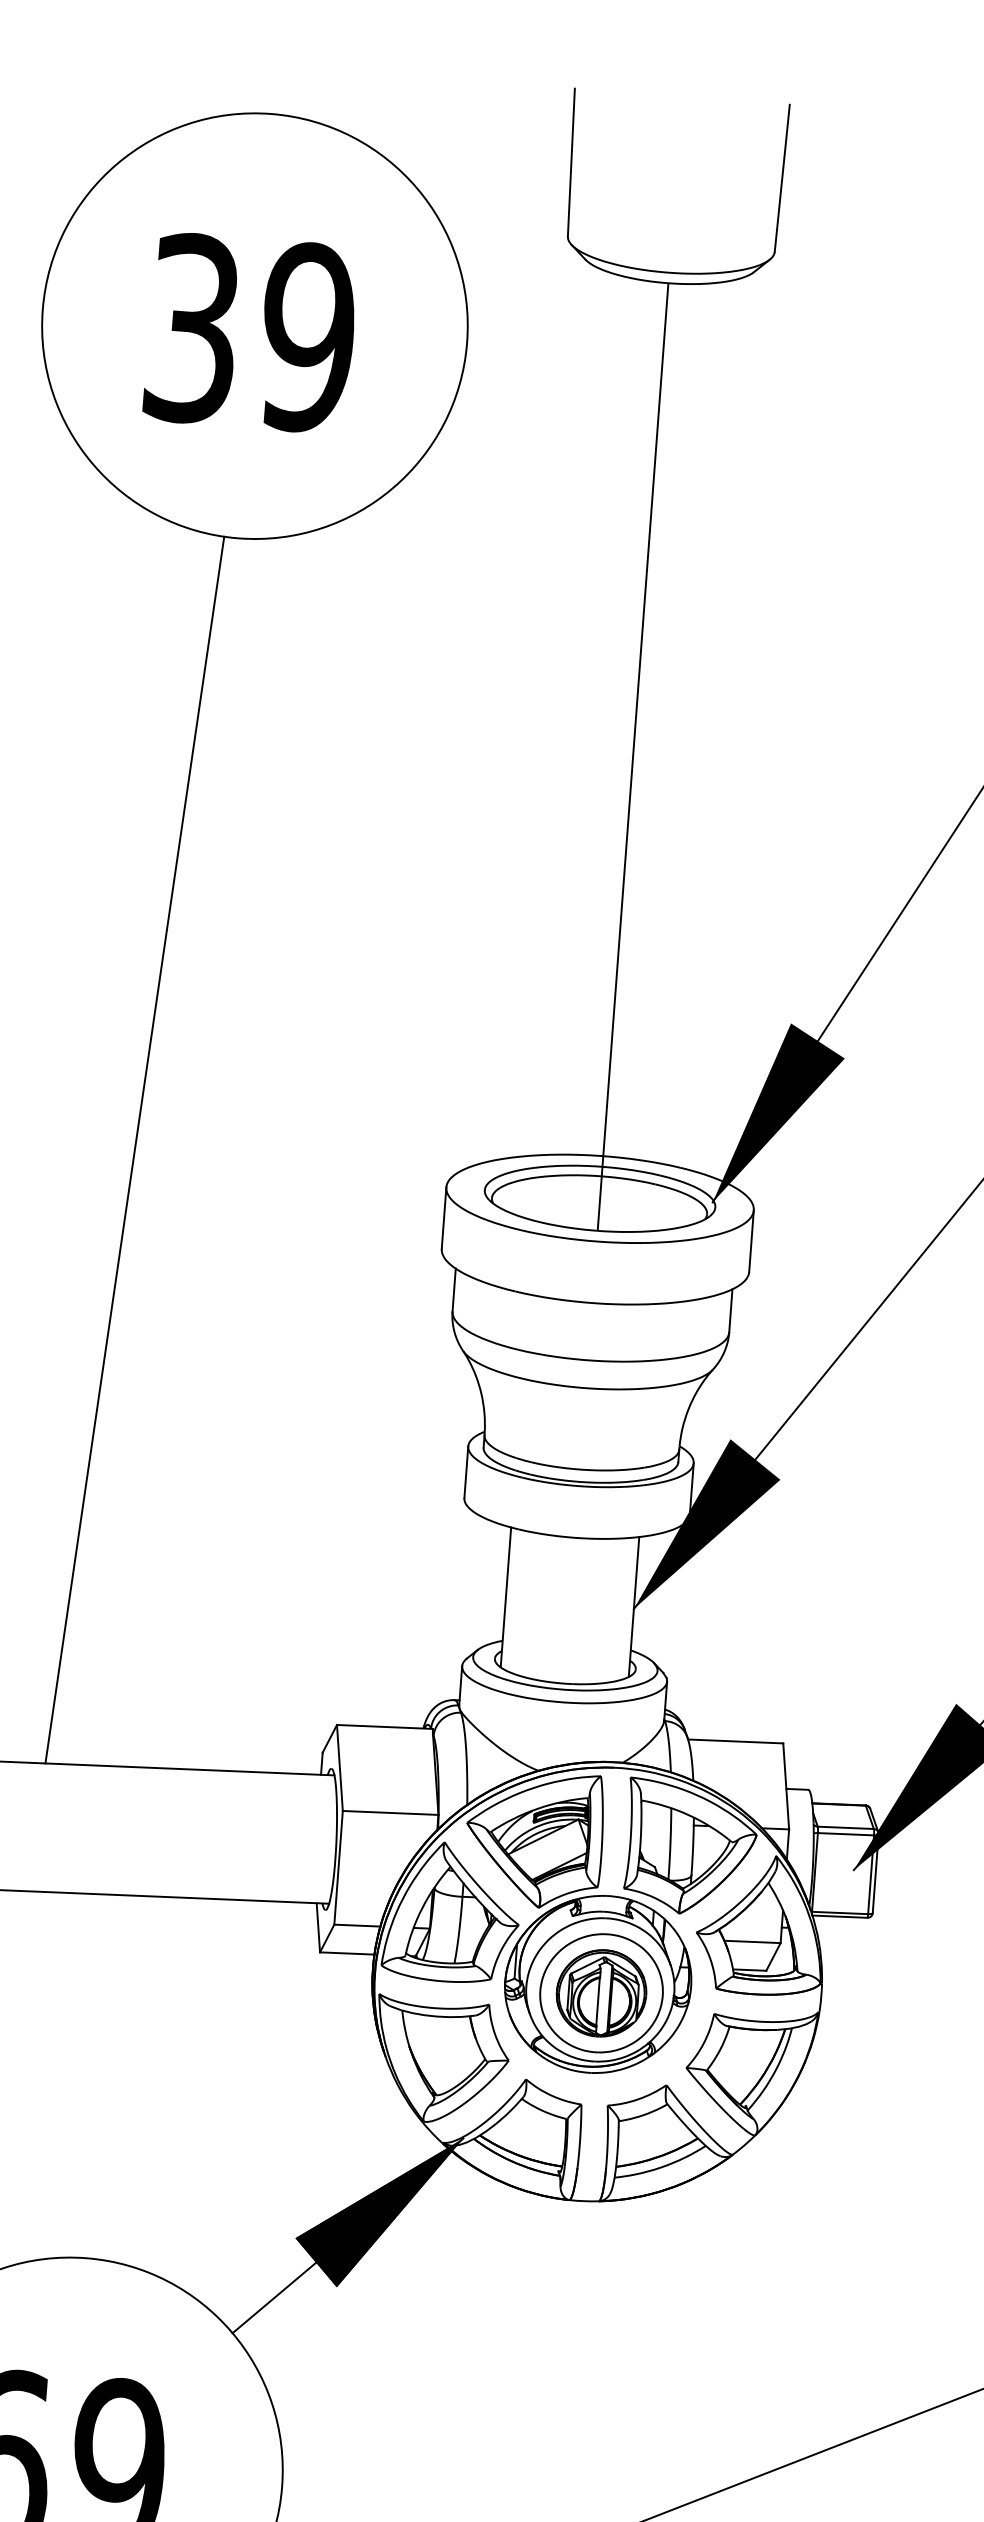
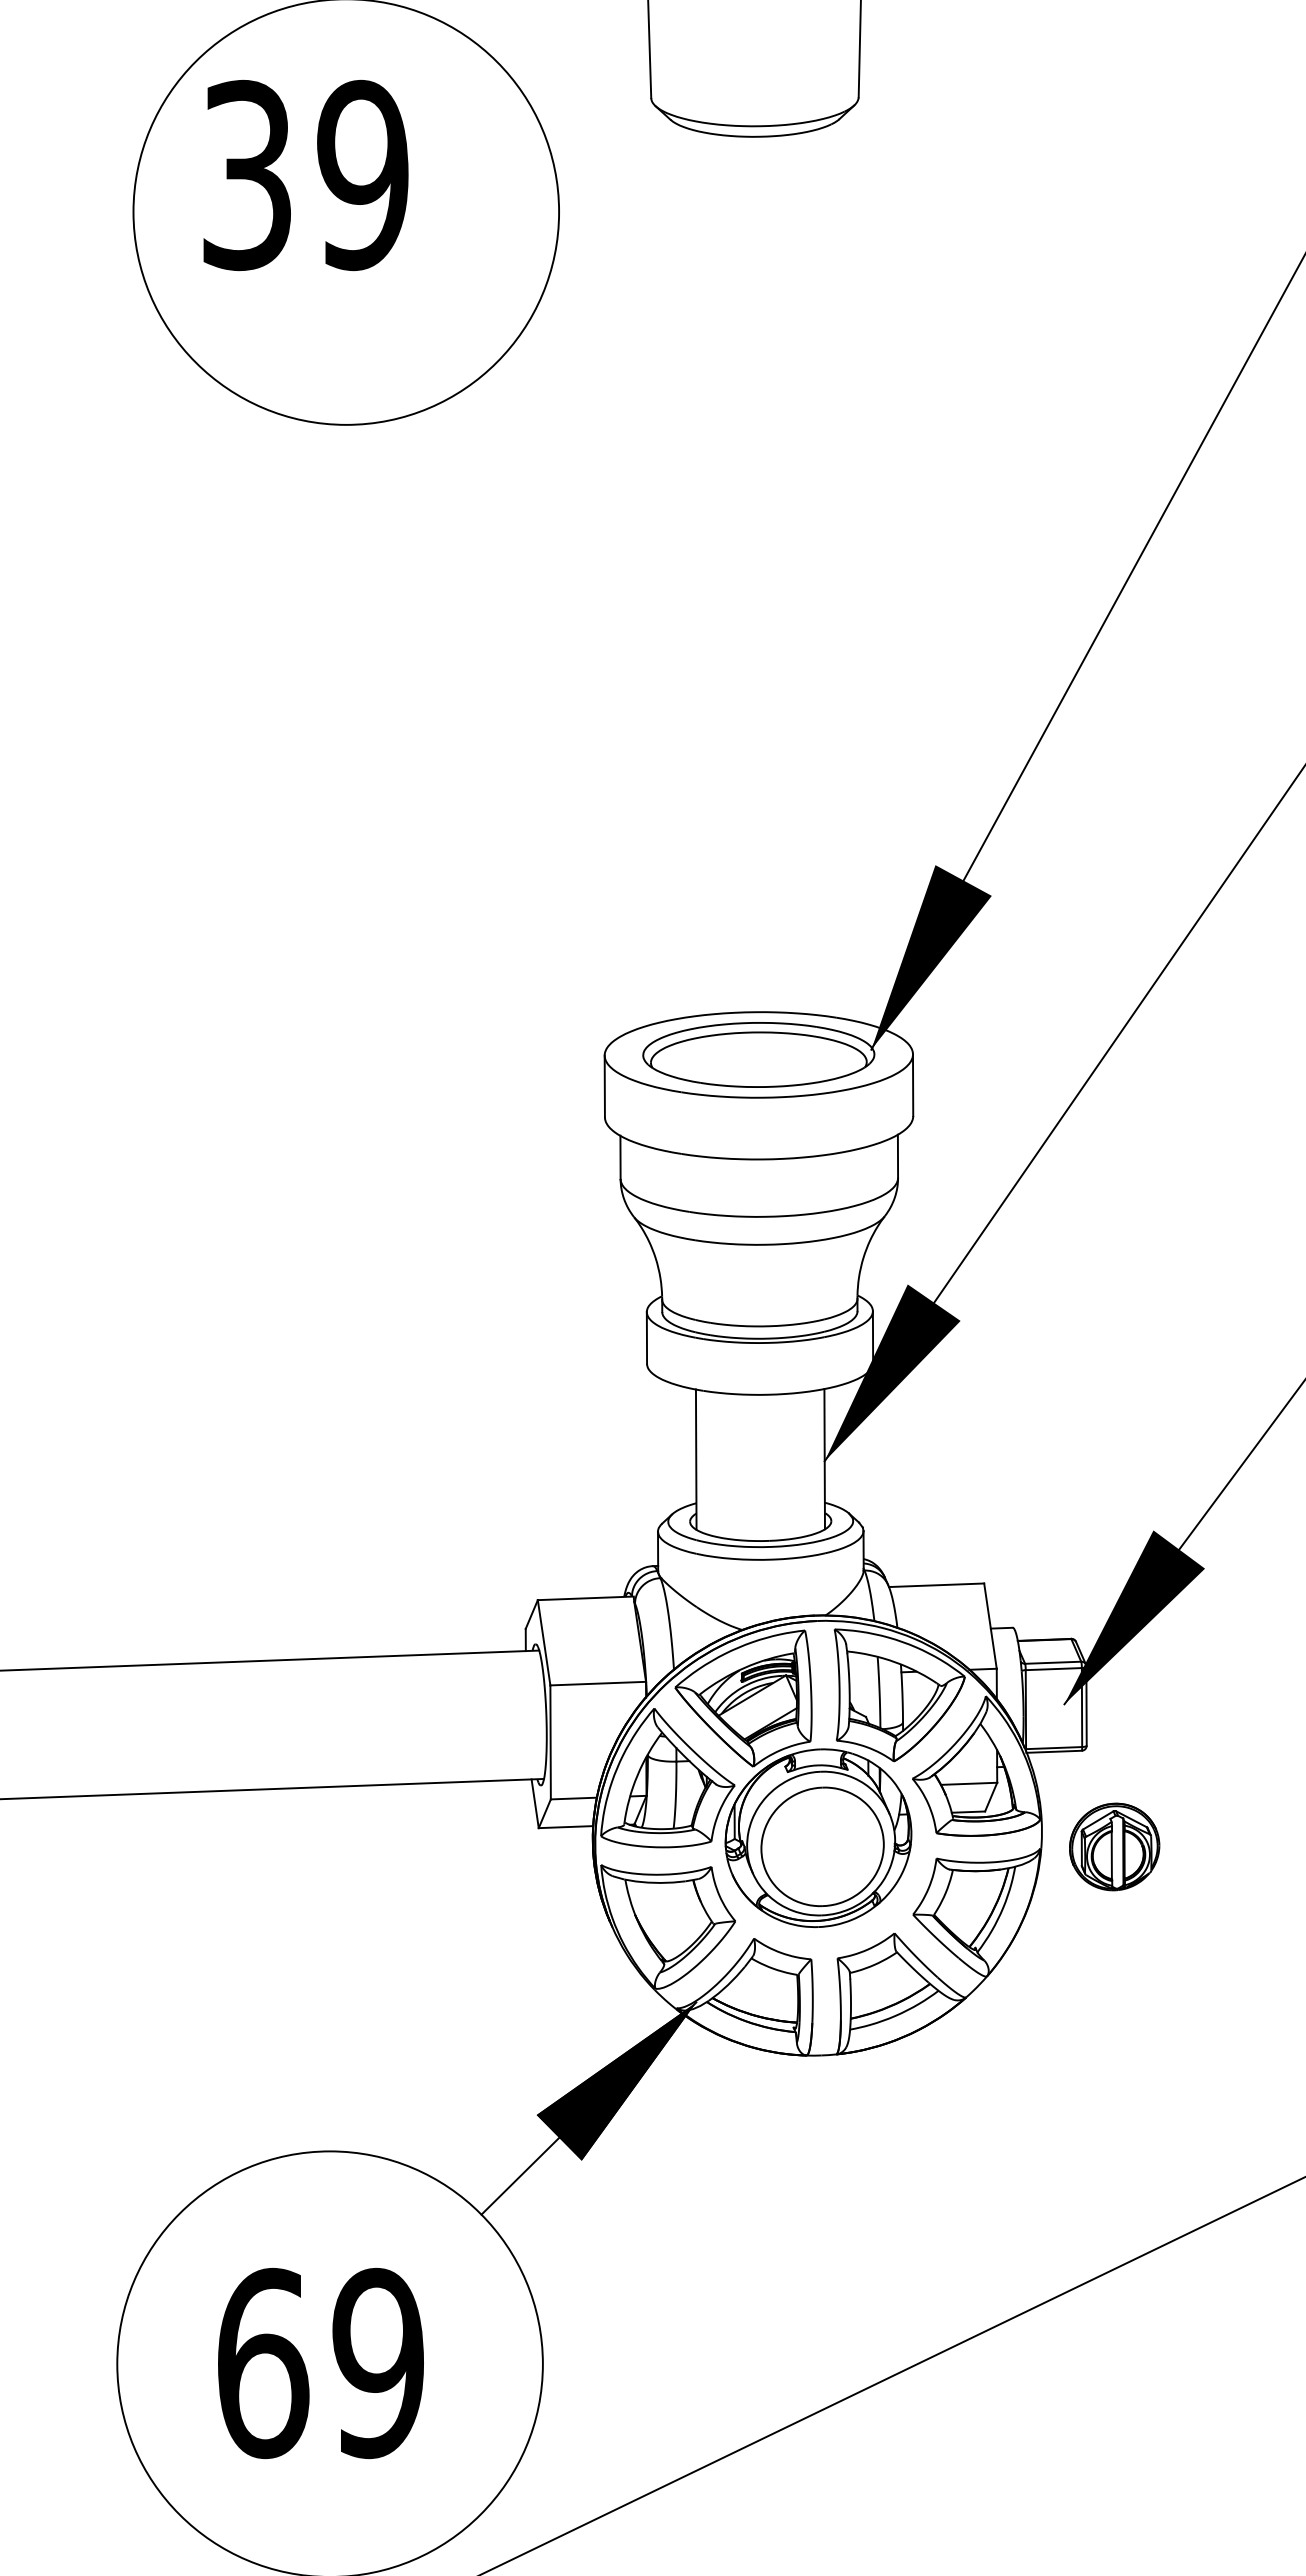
text: (250, 333) -> (305, 175), moved
line: (632, 756) -> (756, 611), removed
line: (135, 1149) -> (291, 1042), removed
part: (601, 1992) -> (1114, 1846), moved

